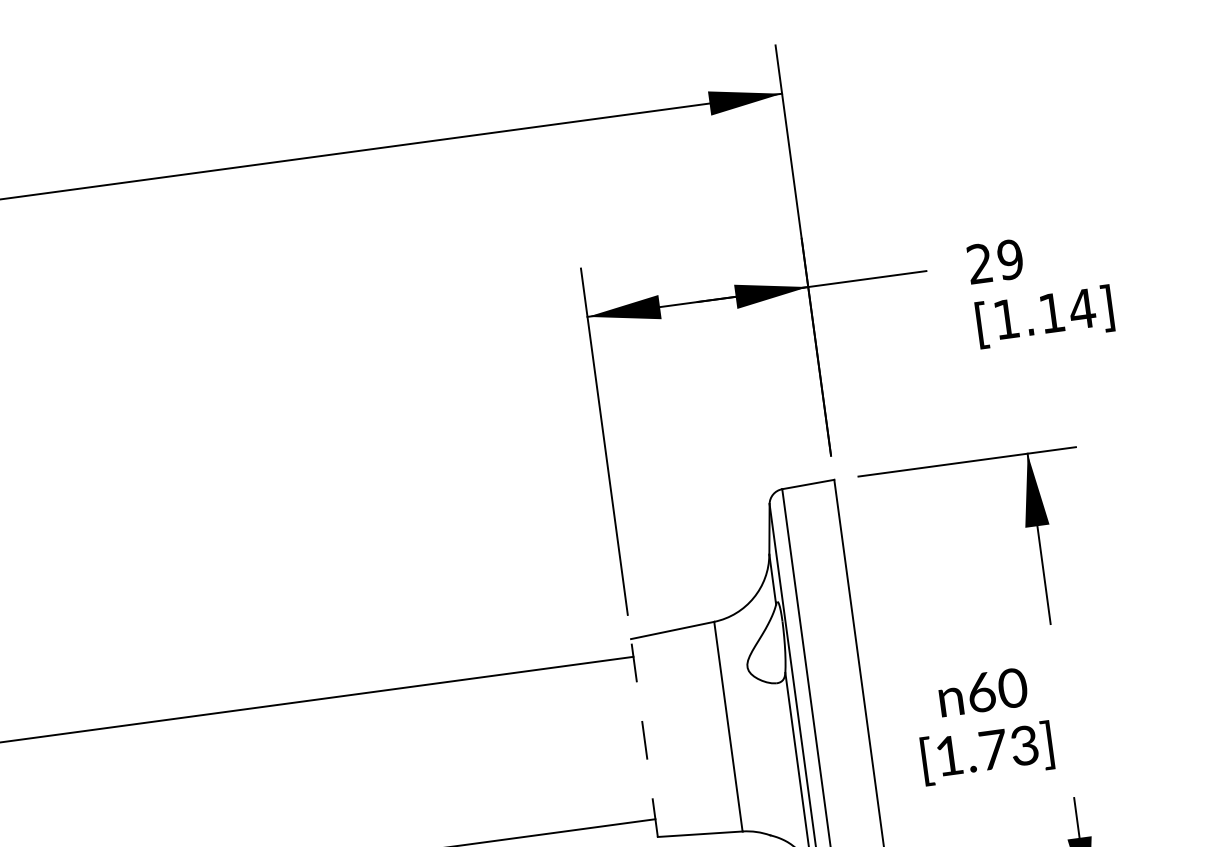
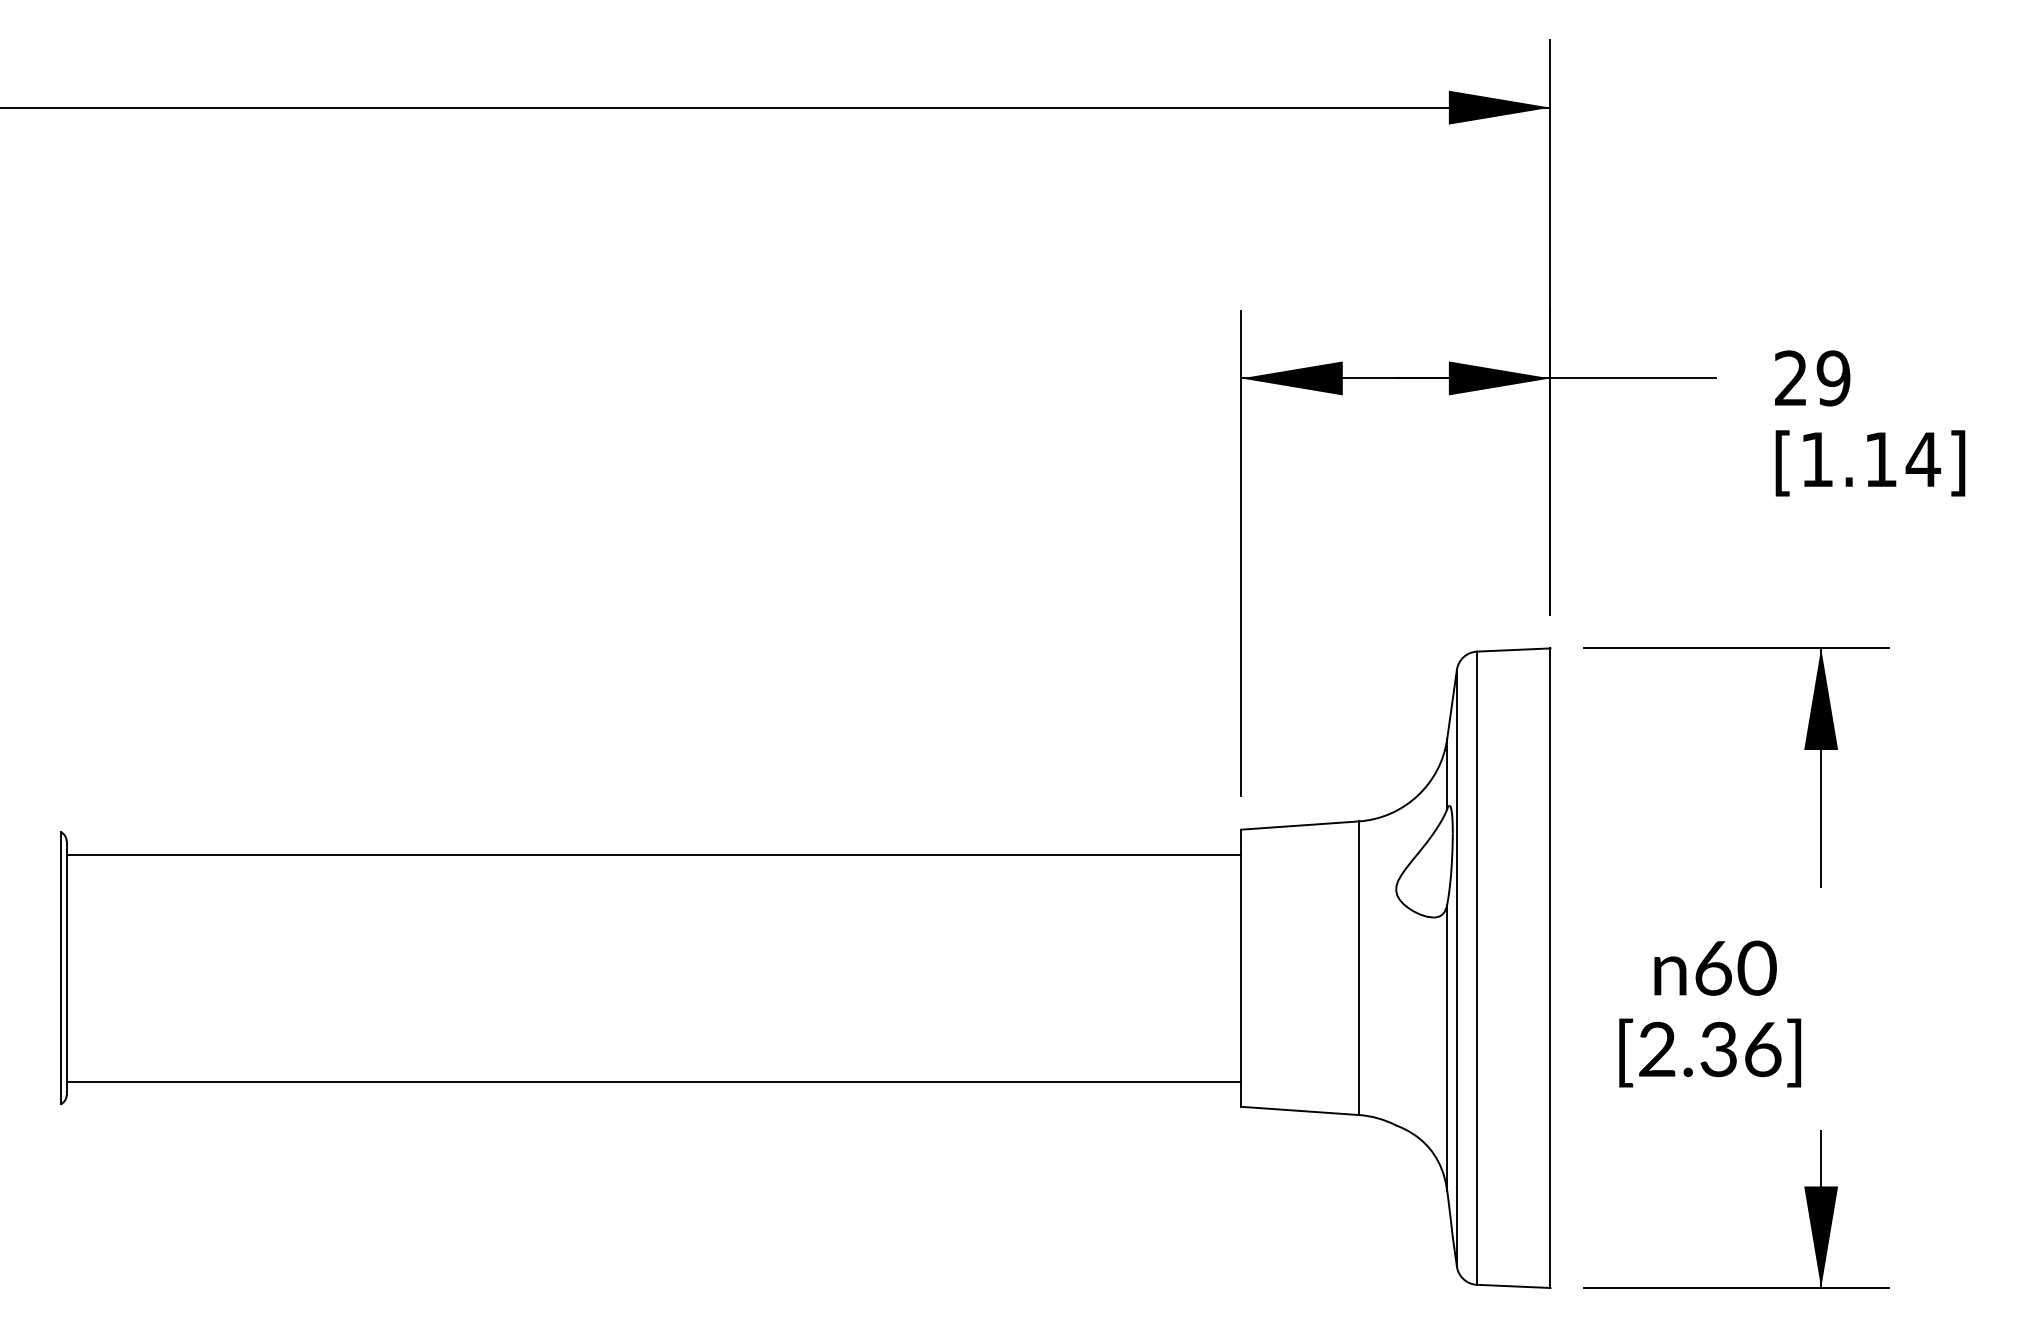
line: (644, 738) -> (1241, 968), dashed -> solid
text: (987, 750) -> (1710, 1049), [1.73] -> [2.36]

